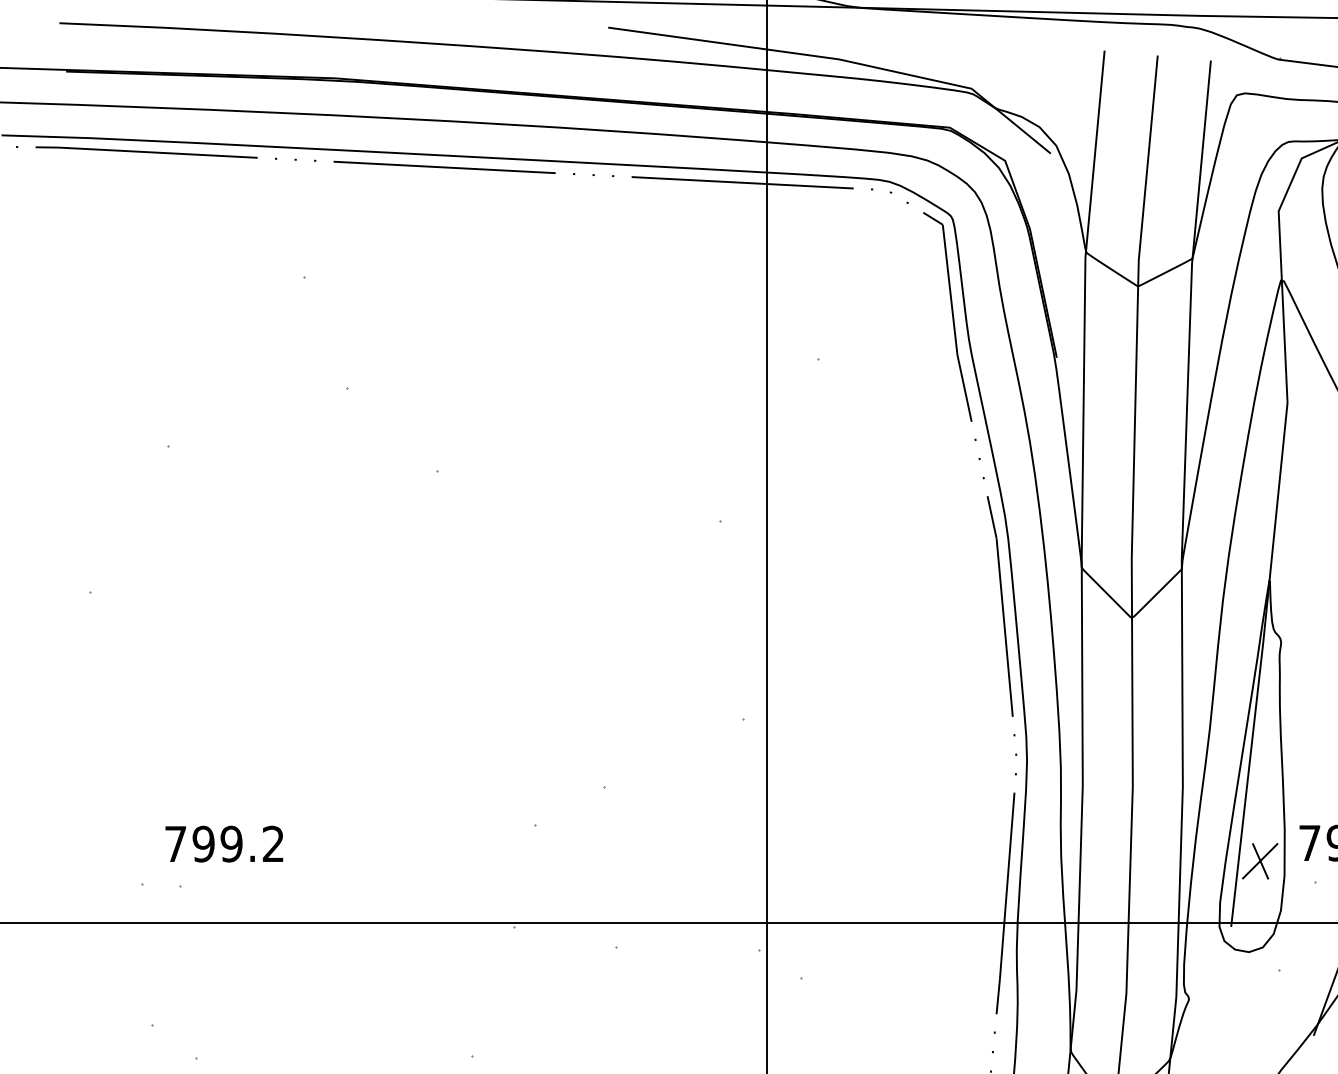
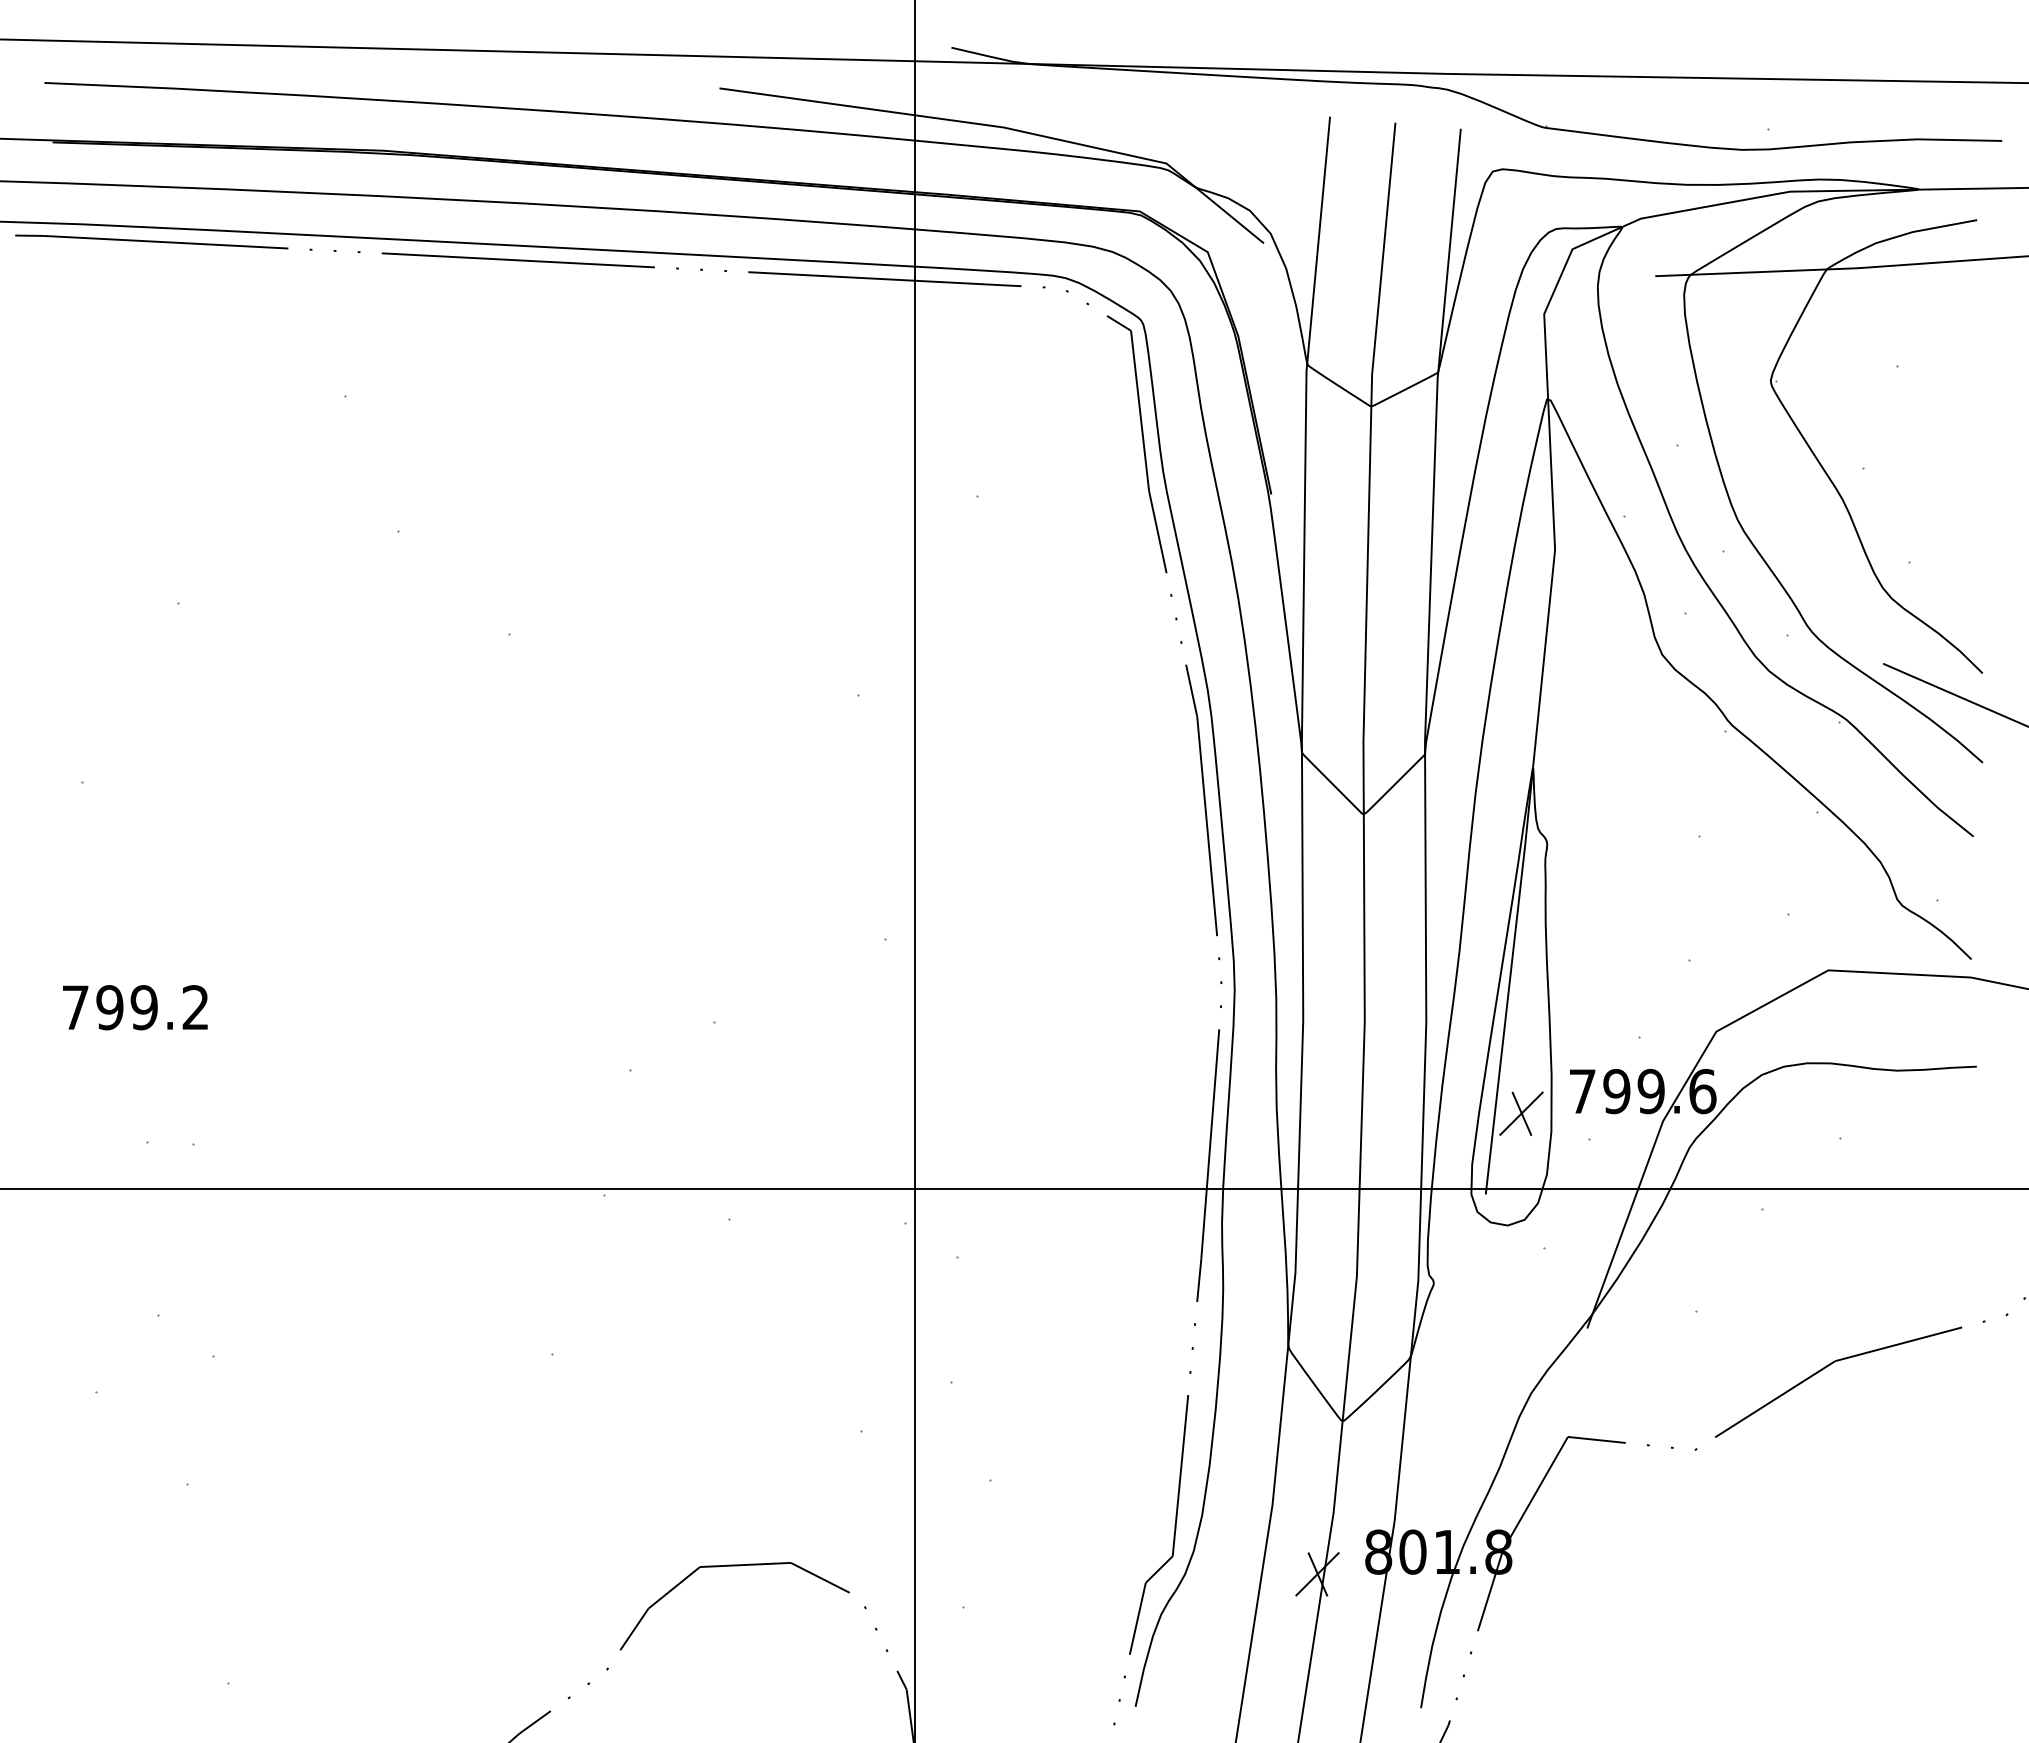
text: (224, 843) -> (135, 1007), moved

